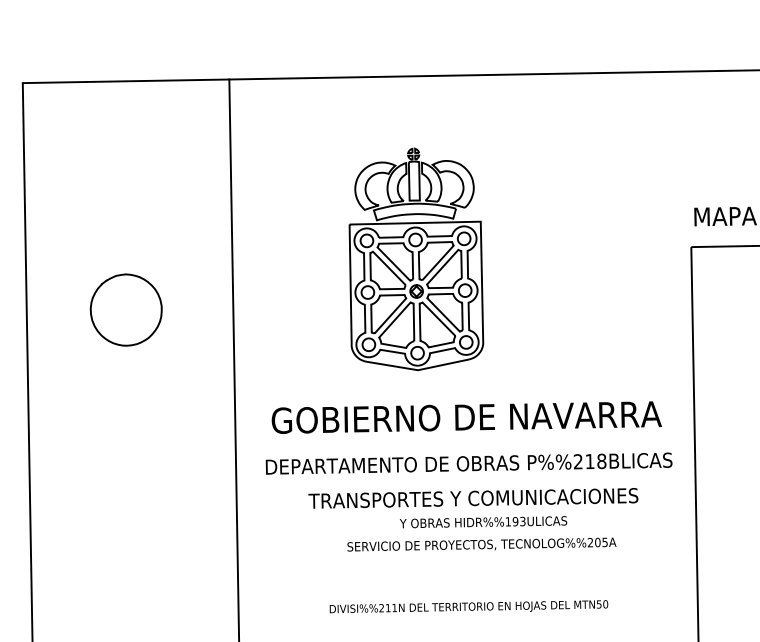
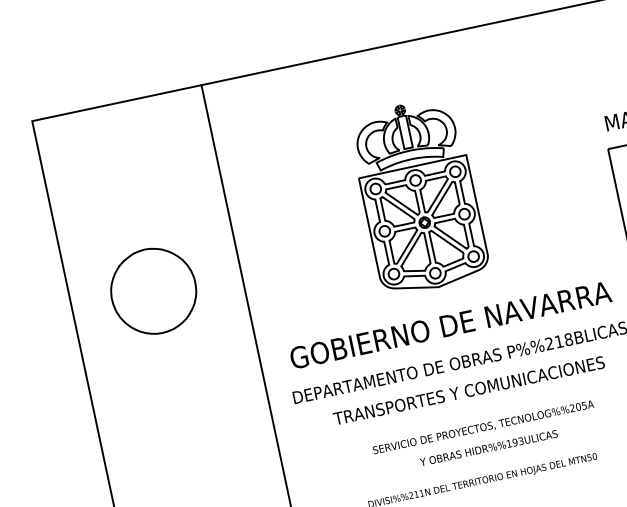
part: (416, 259) -> (419, 196), moved
part: (125, 309) -> (152, 290), size x1.43
text: (483, 522) -> (488, 448), moved

